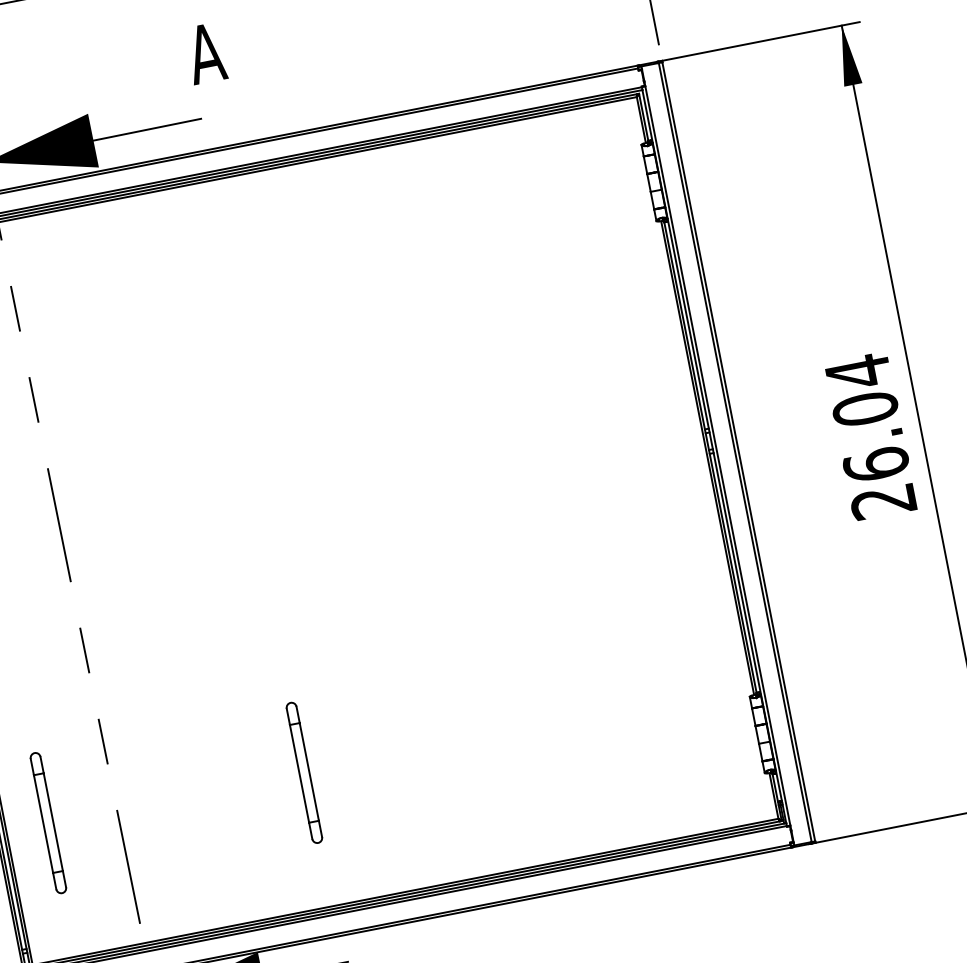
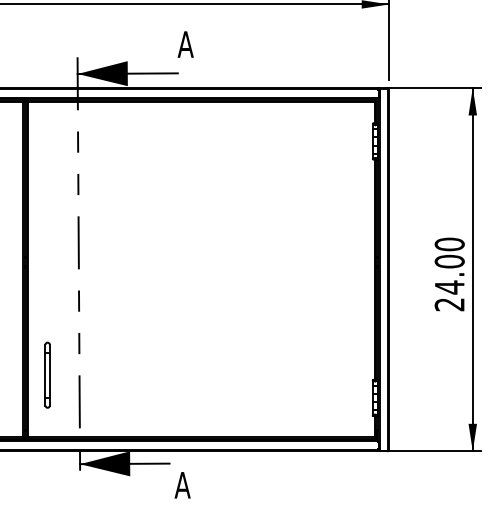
text: (866, 417) -> (449, 265), 26.04 -> 24.00
part: (303, 771) -> (166, 374), removed

